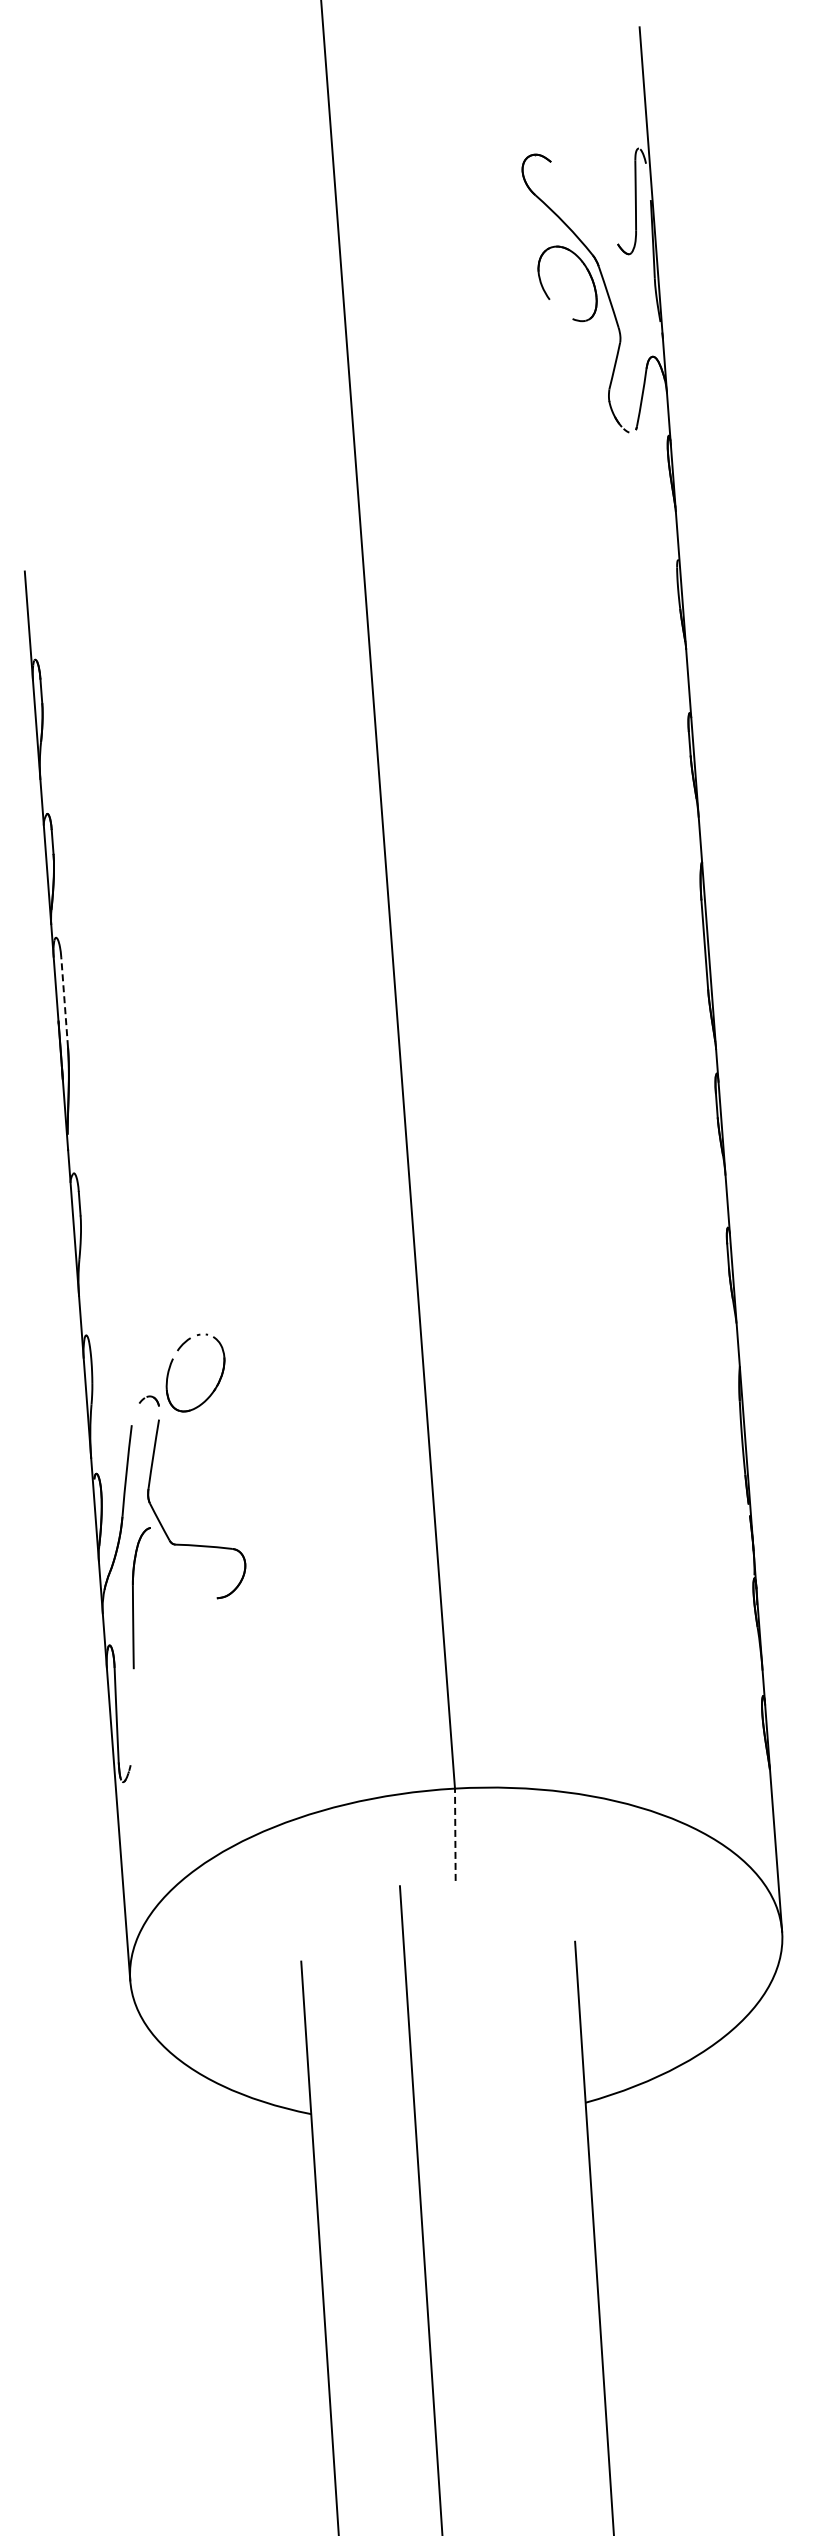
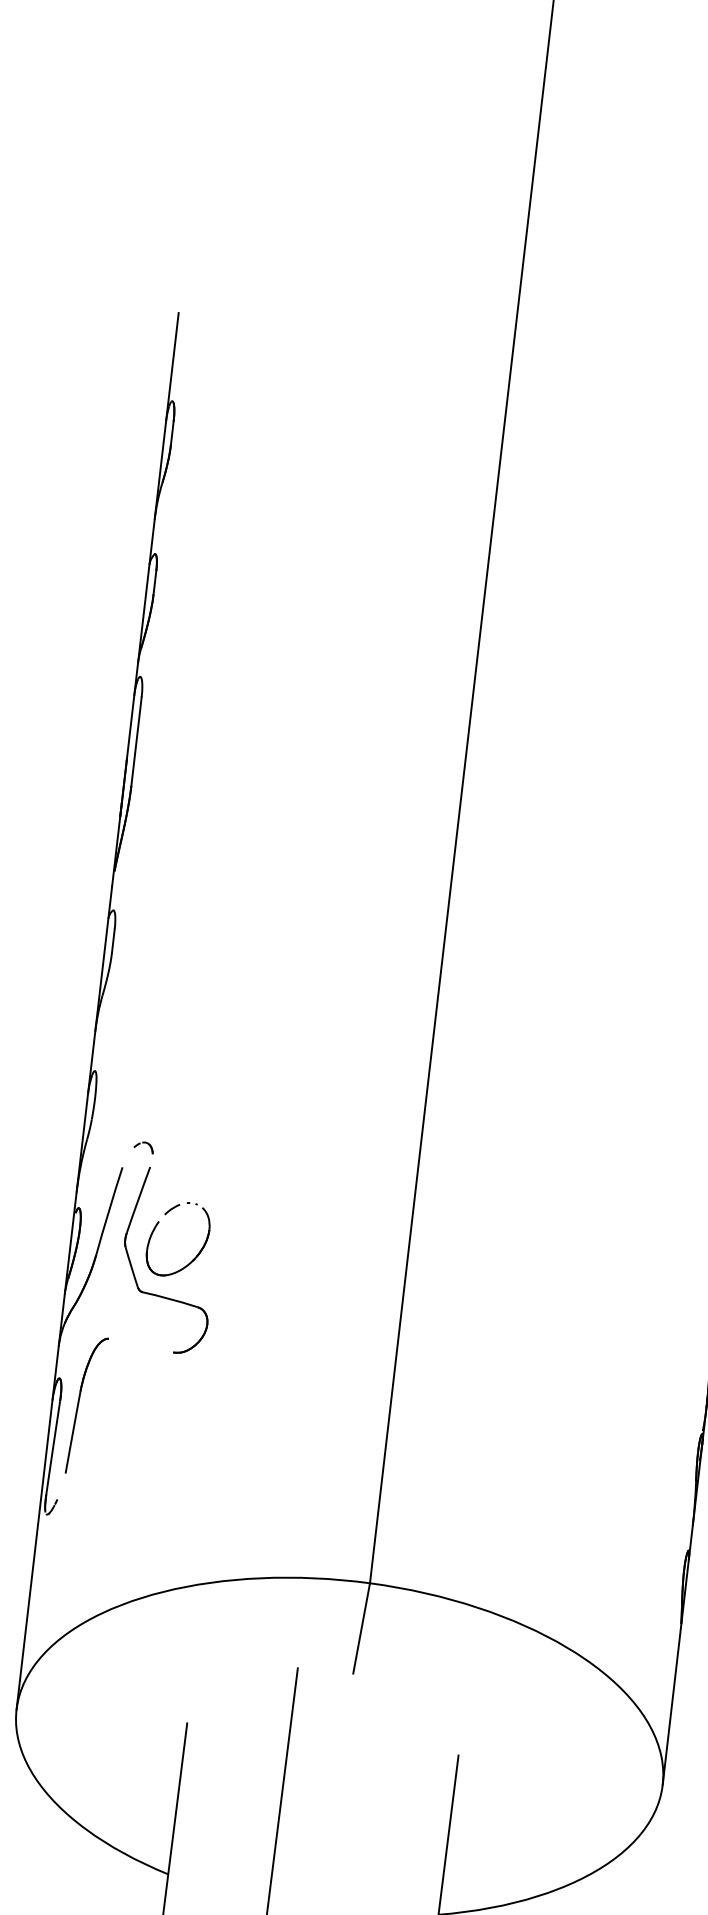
line: (64, 1002) -> (136, 741), dashed -> solid
part: (217, 1382) -> (197, 1253), moved
part: (133, 1598) -> (78, 1404), moved
line: (455, 1834) -> (361, 1628), dashed -> solid

